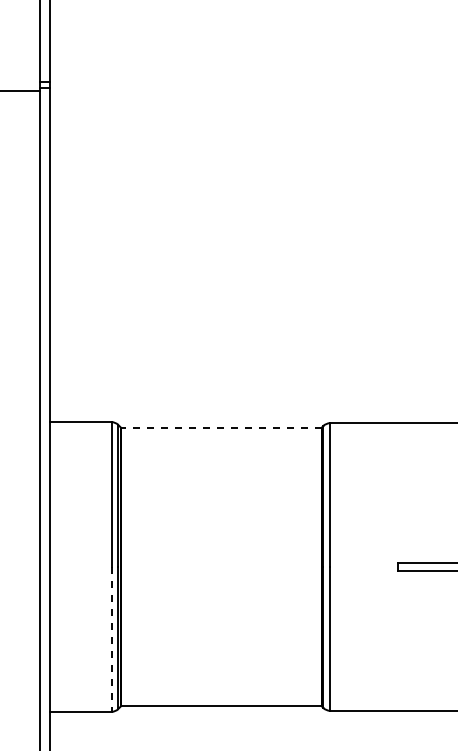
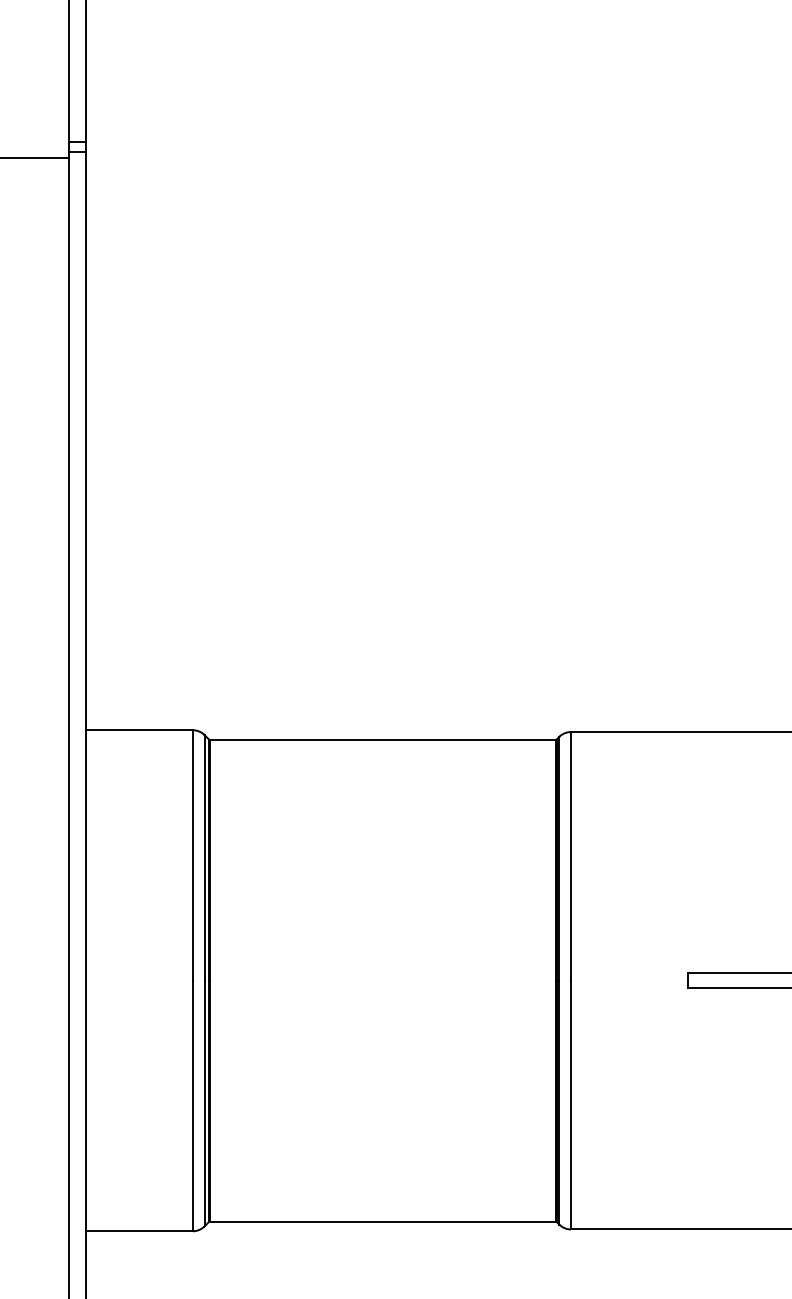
line: (220, 427) -> (381, 739), dashed -> solid
line: (111, 639) -> (192, 1106), dashed -> solid

